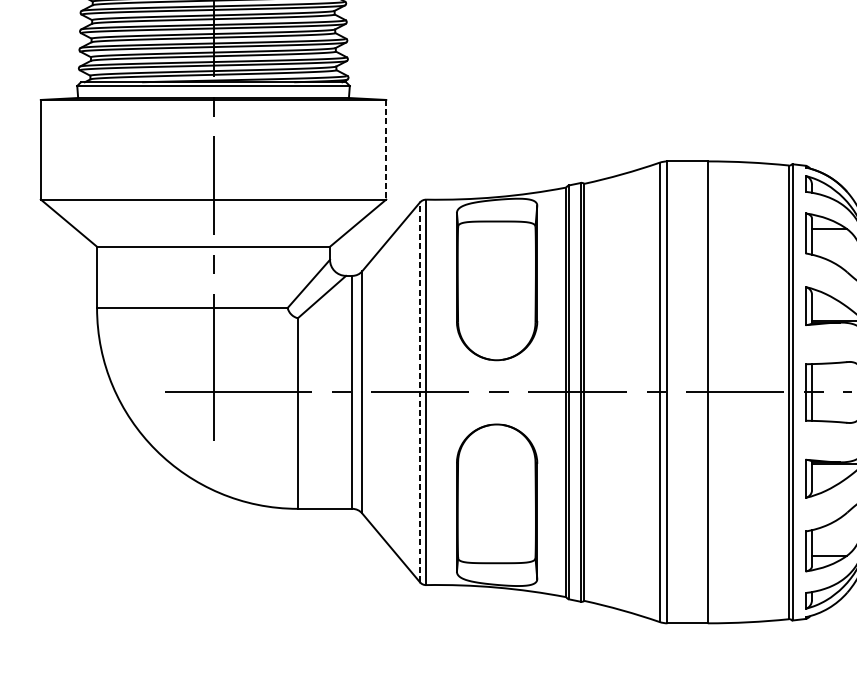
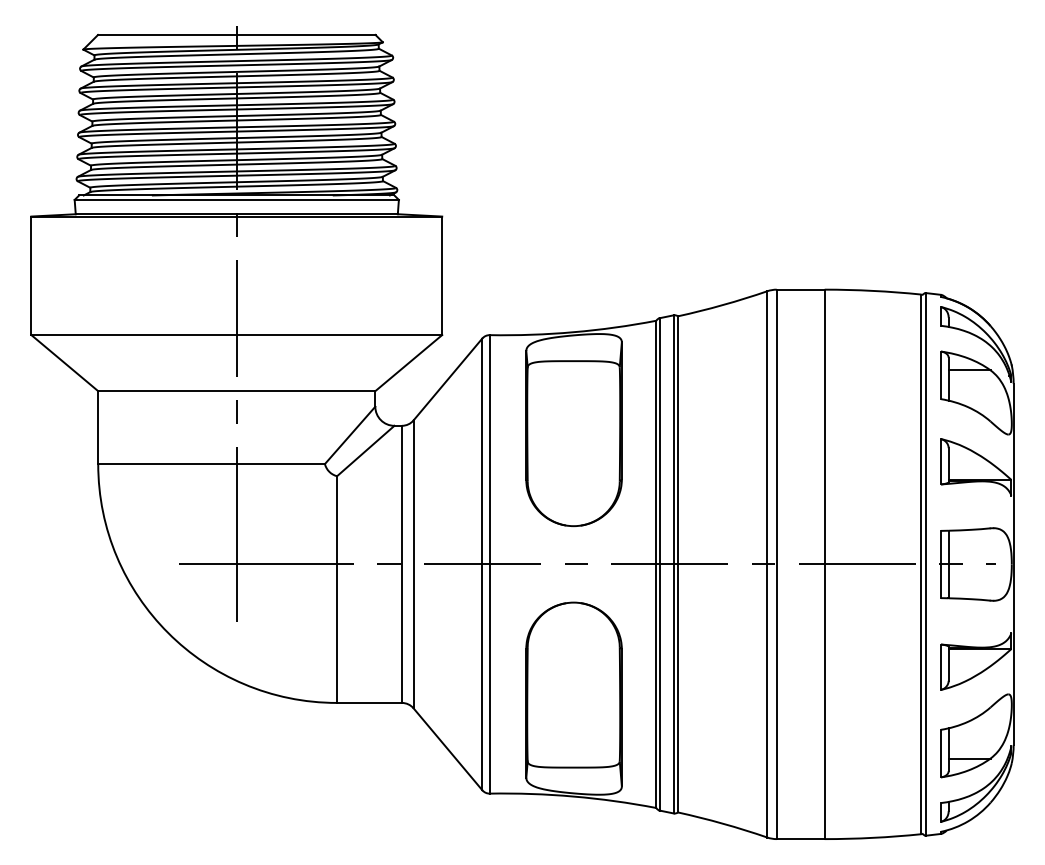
line: (386, 150) -> (442, 276), dashed -> solid
line: (420, 392) -> (482, 564), dashed -> solid

